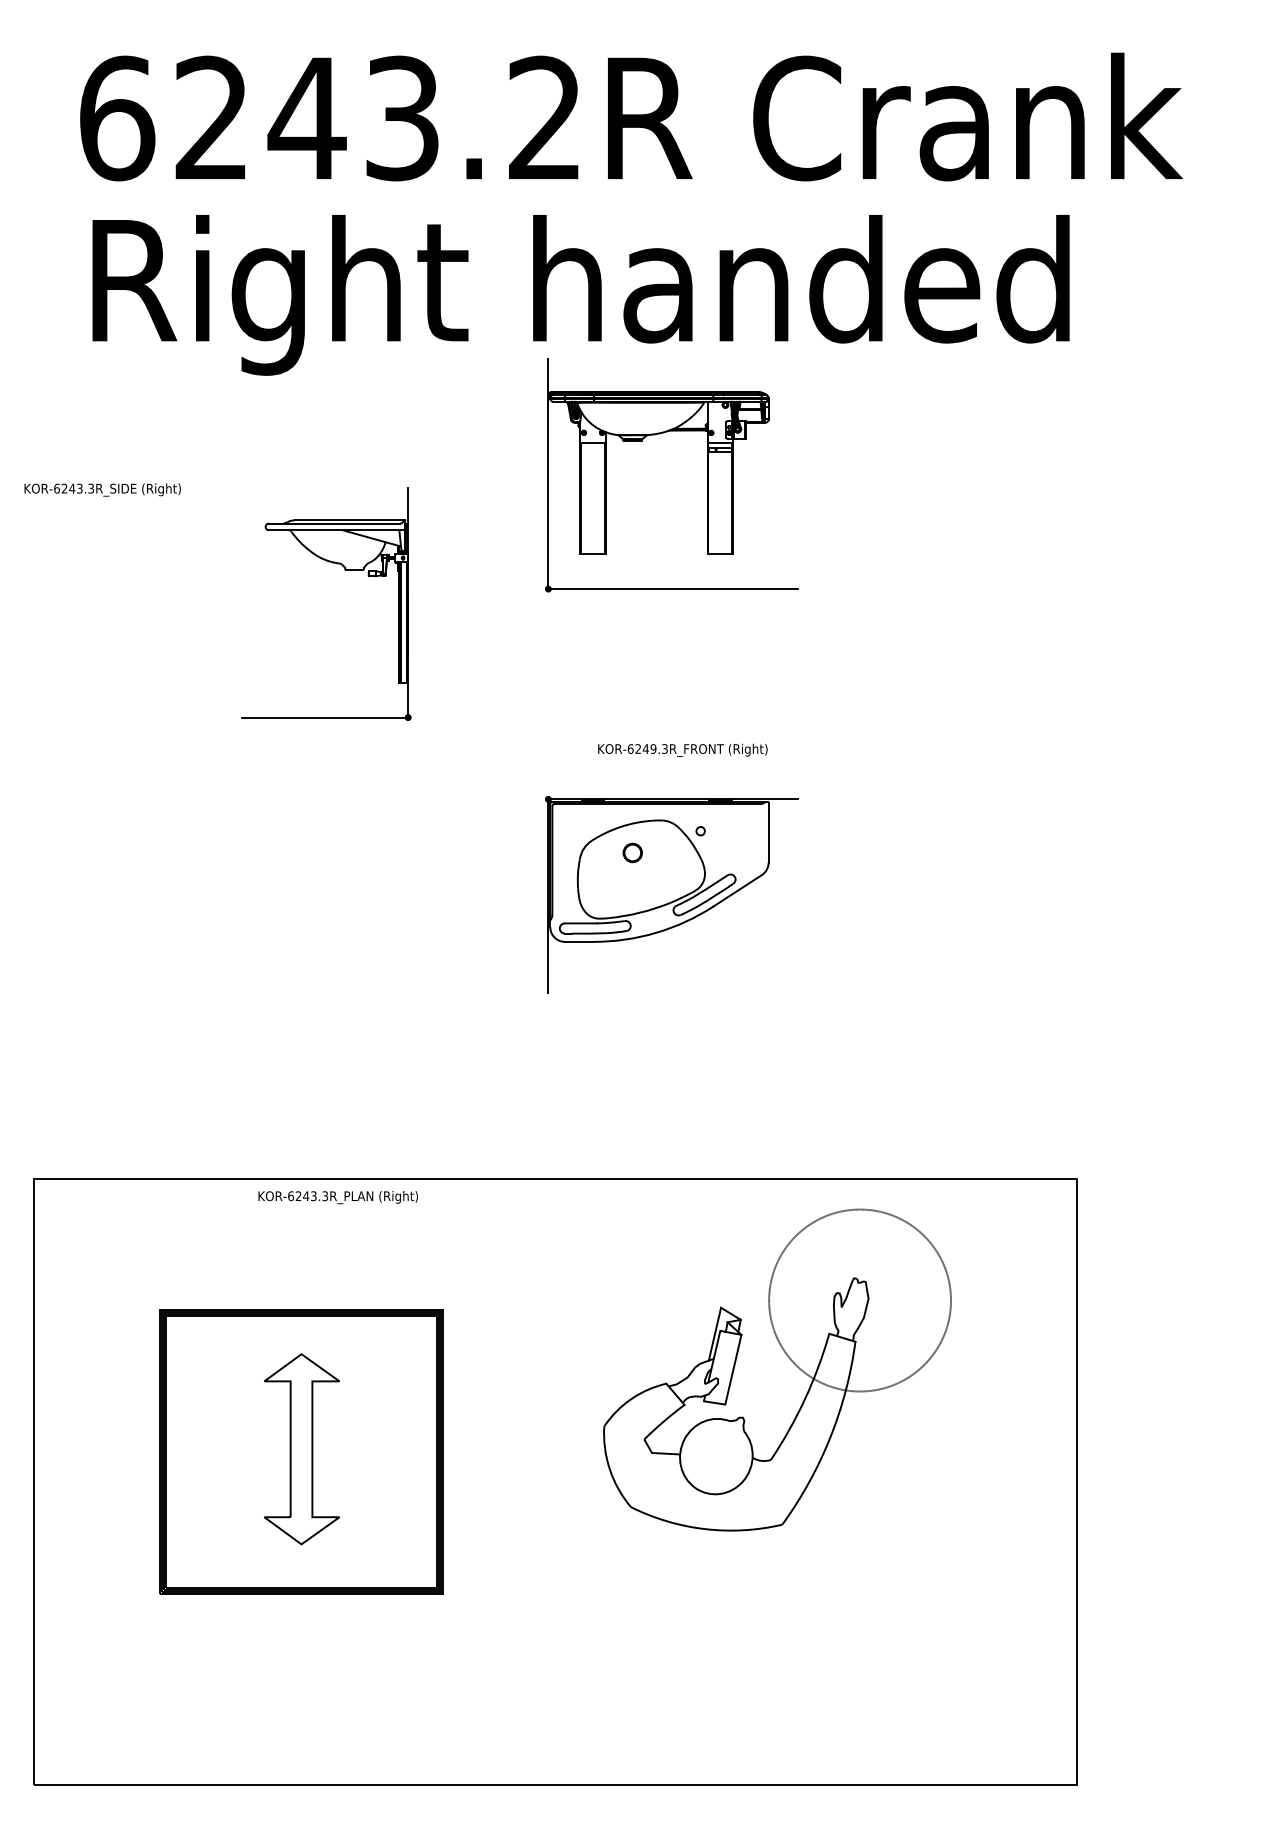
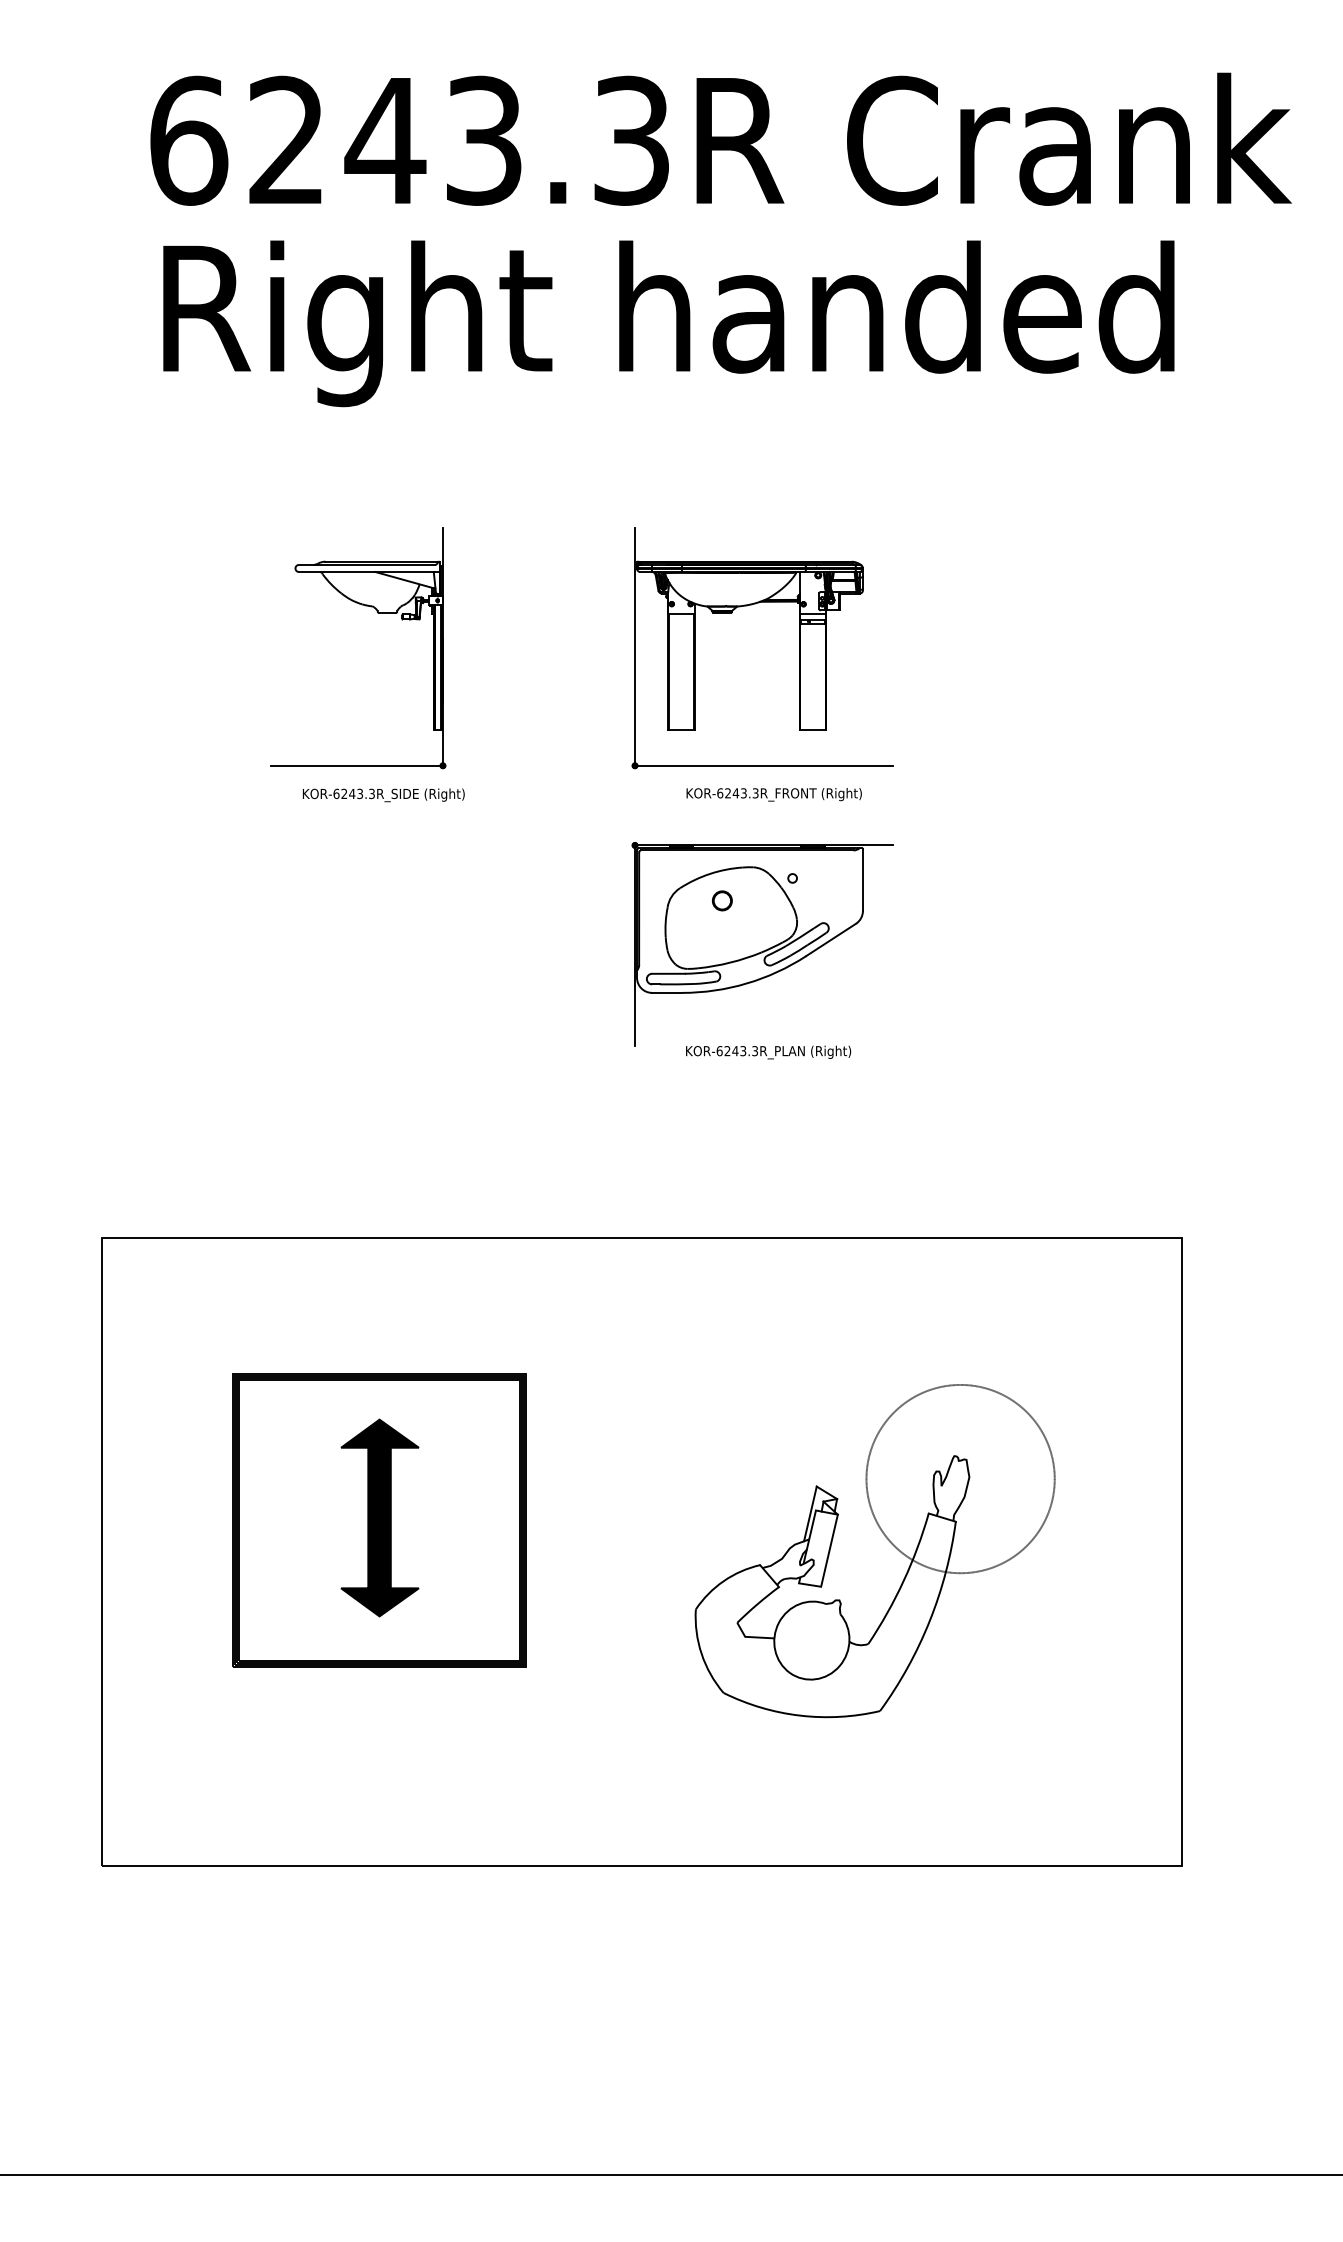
text: (544, 118) -> (631, 140), 6243.2R -> 6243.3R
part: (707, 475) -> (799, 648), moved
text: (102, 490) -> (383, 795), moved
part: (344, 570) -> (377, 613), moved
text: (653, 749) -> (743, 793), KOR-6249.3R_FRONT -> KOR-6243.3R_FRONT
text: (338, 1197) -> (768, 1052), moved
part: (791, 1361) -> (889, 1542), moved
fill: (301, 1448) -> (379, 1517), added

